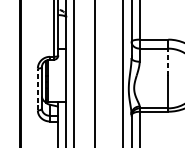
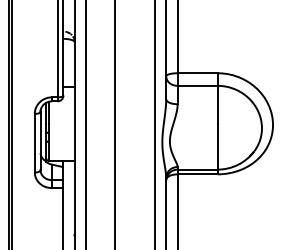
line: (168, 61) -> (217, 104), dashed -> solid
line: (37, 89) -> (34, 142), dashed -> solid

